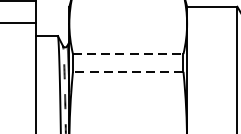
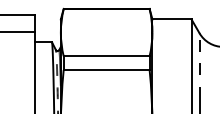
line: (128, 54) -> (106, 56), dashed -> solid
line: (128, 72) -> (106, 70), dashed -> solid

